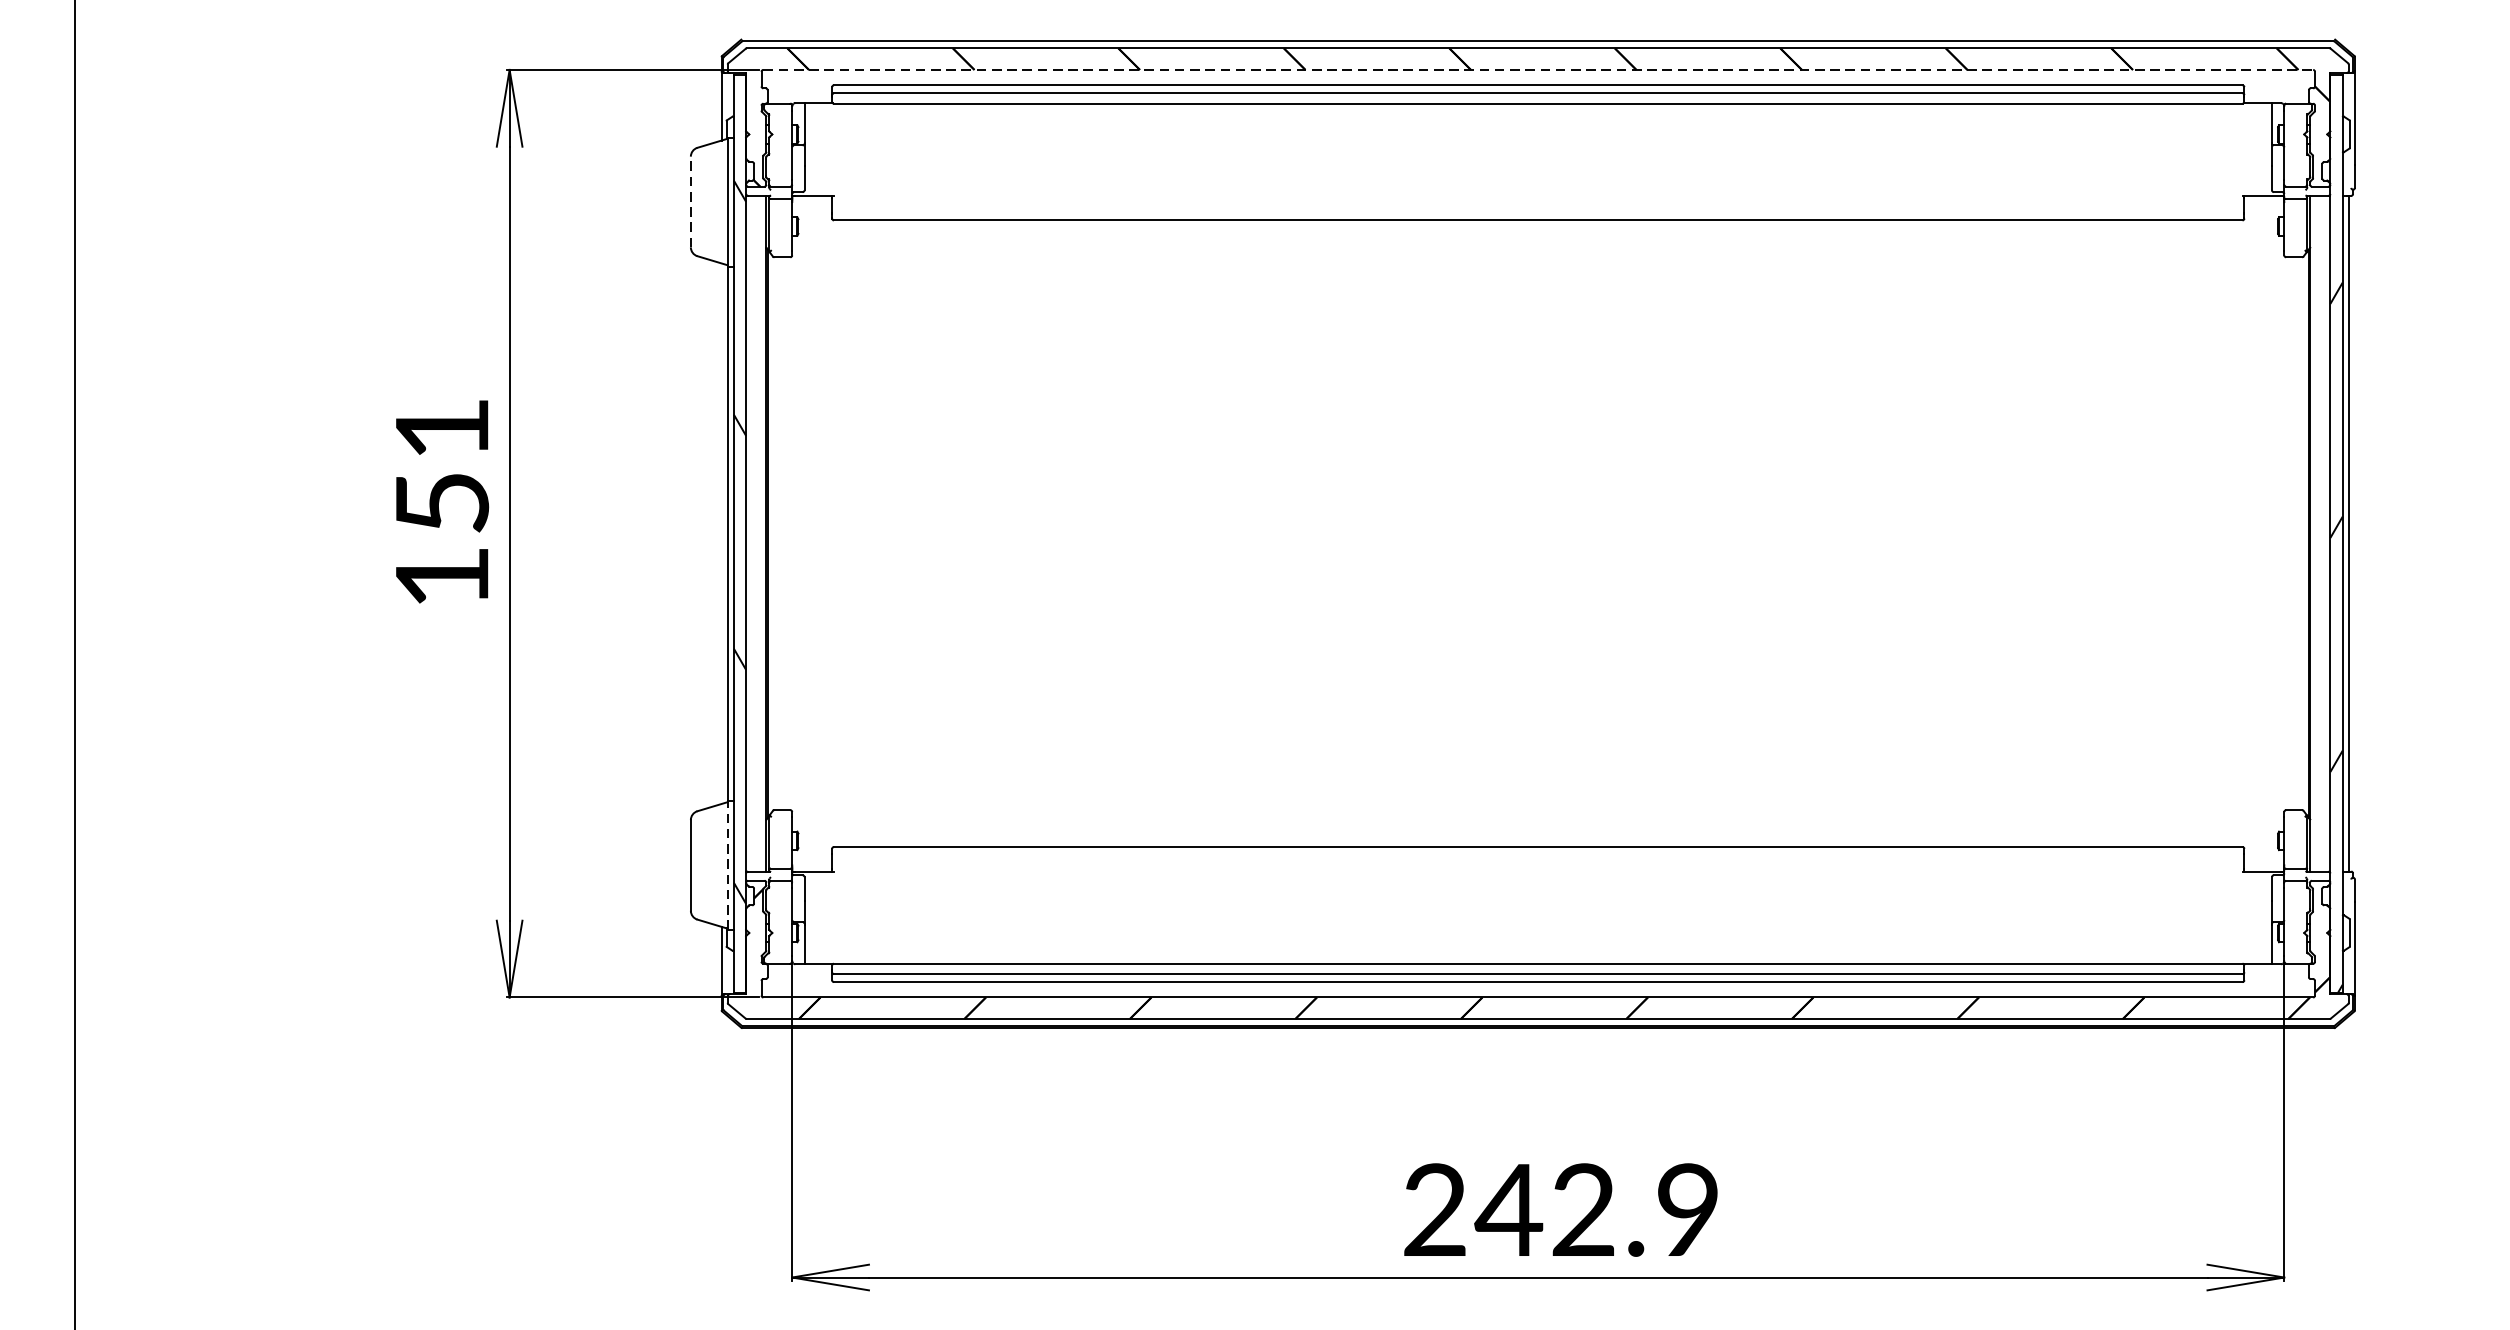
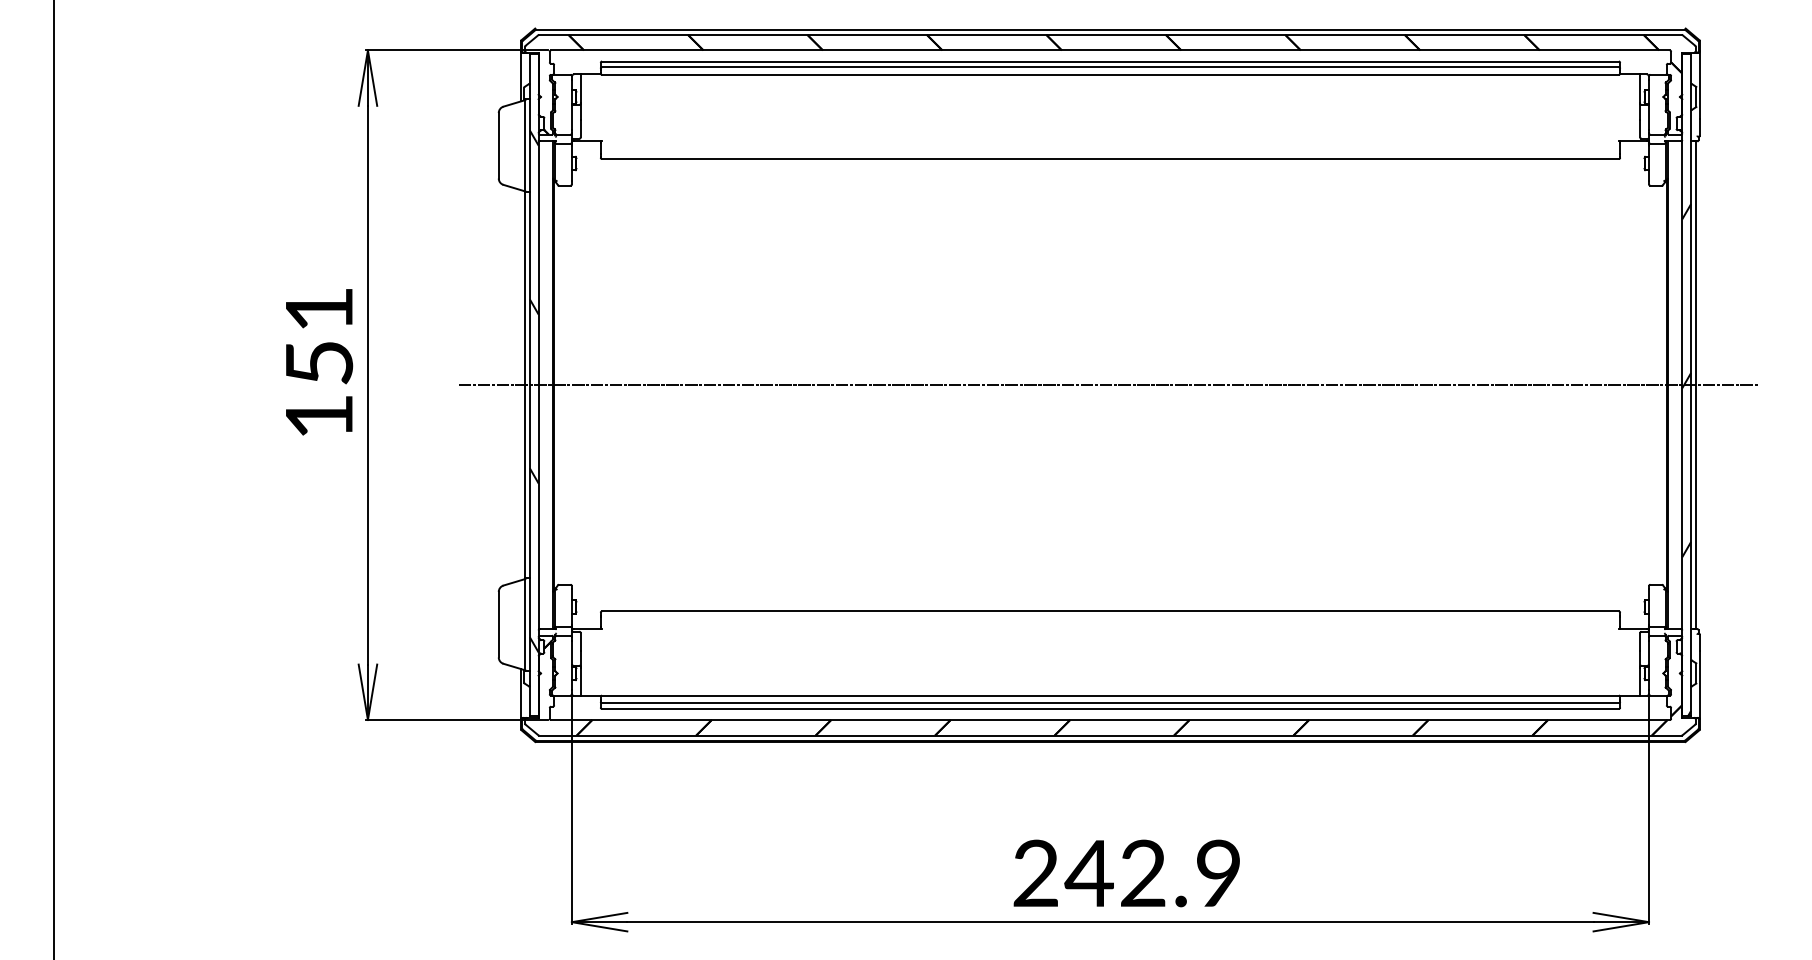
line: (1538, 70) -> (1110, 50), dashed -> solid
line: (690, 201) -> (498, 145), dashed -> solid
line: (1534, 534) -> (1107, 385), added
line: (727, 865) -> (525, 624), dashed -> solid

